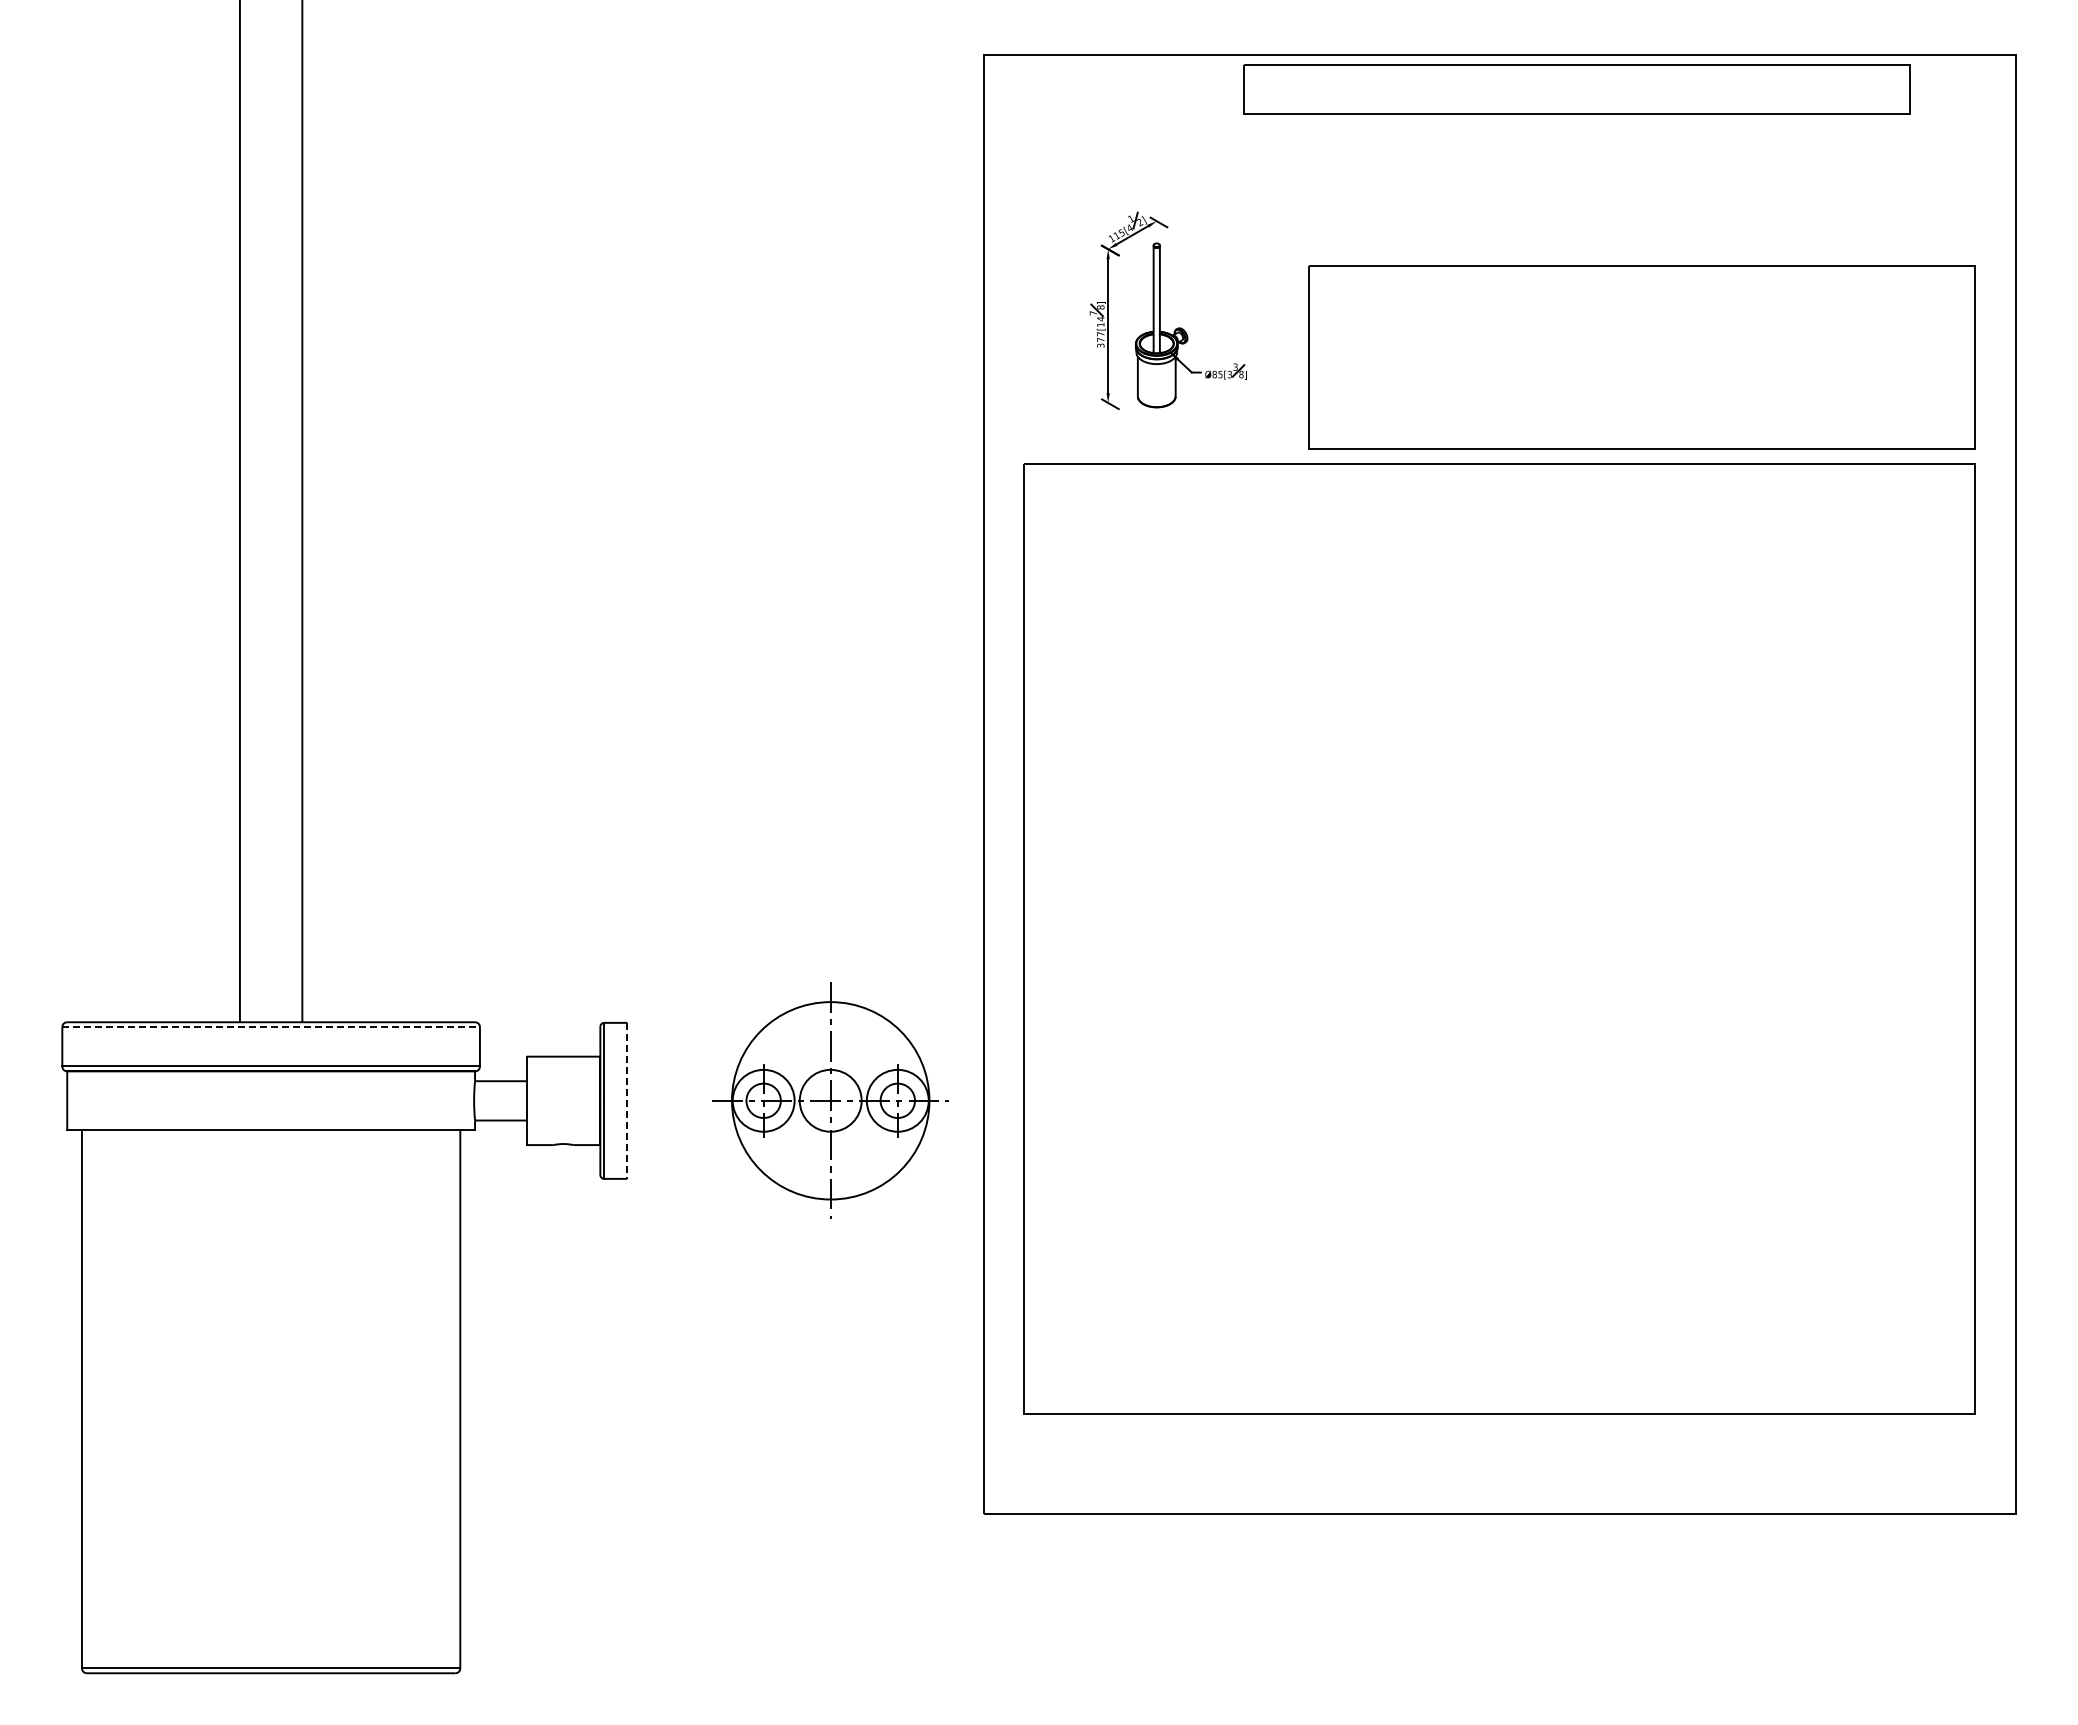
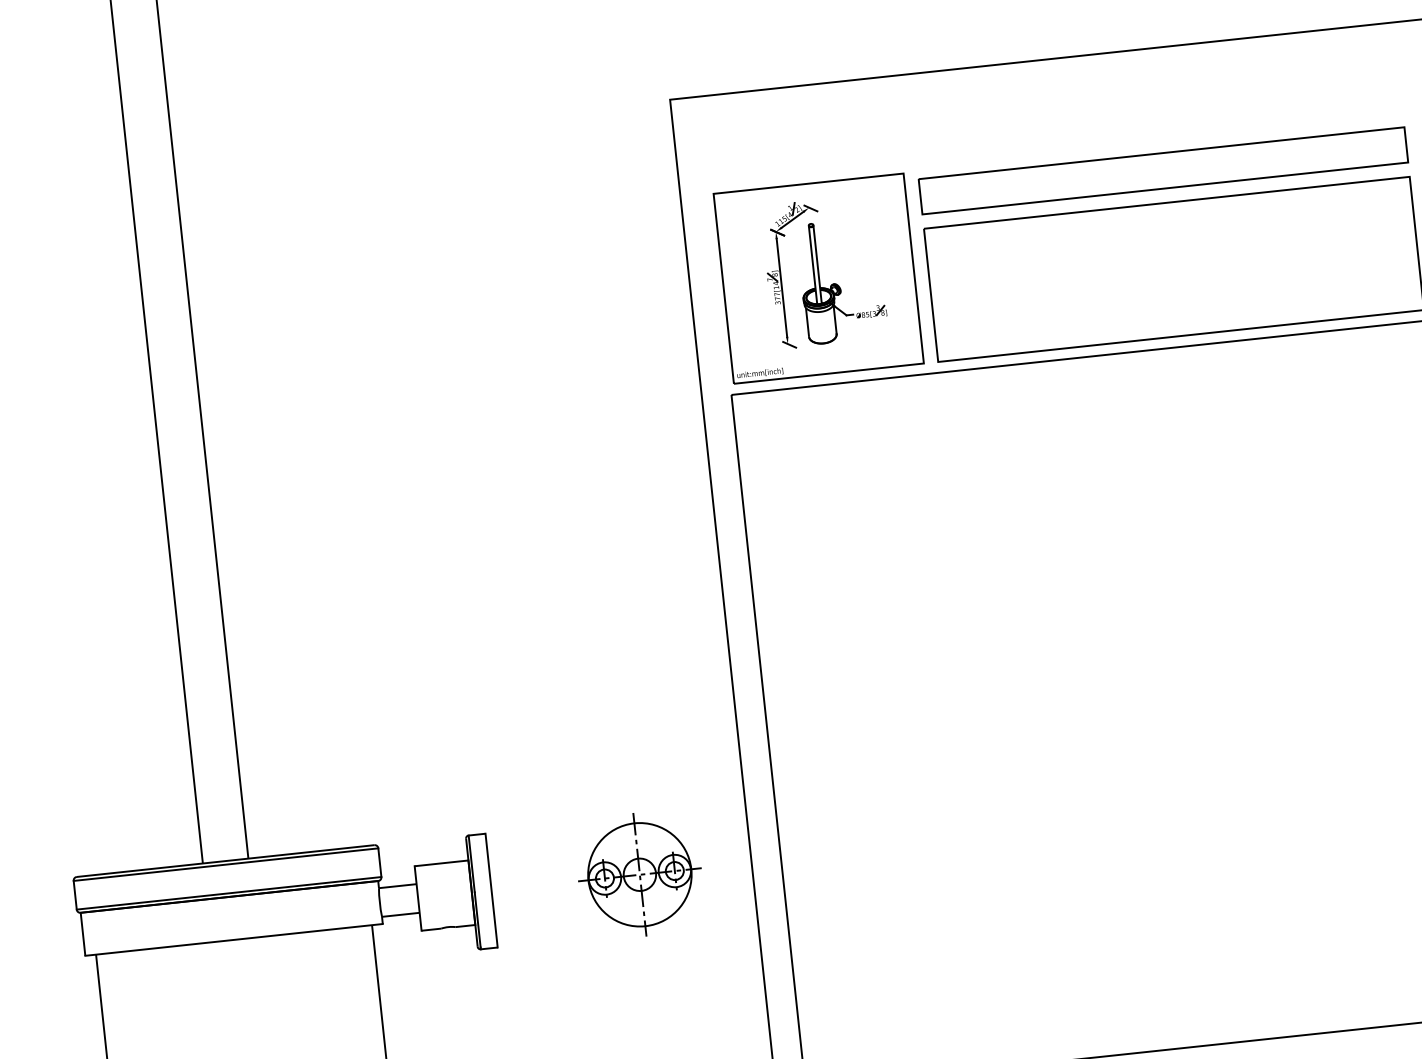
part: (1576, 89) -> (1162, 170), moved
part: (1159, 318) -> (818, 278), added
line: (271, 1027) -> (226, 864), dashed -> solid
line: (627, 1100) -> (491, 890), dashed -> solid
part: (830, 1100) -> (639, 874), size x0.71

